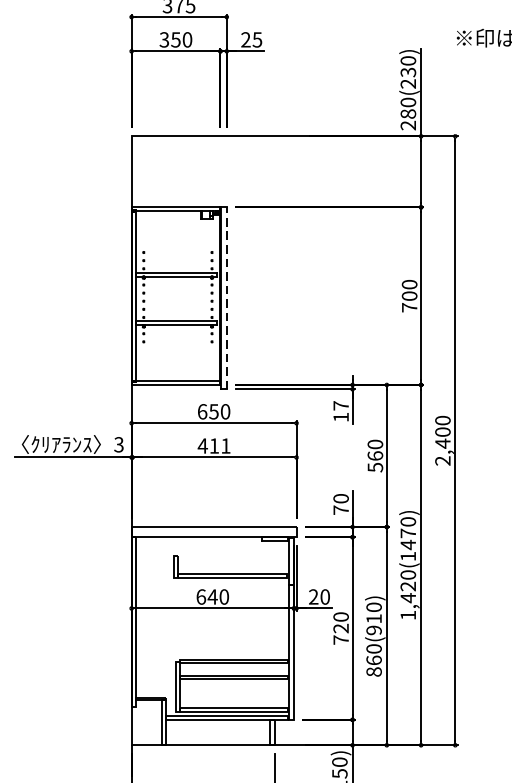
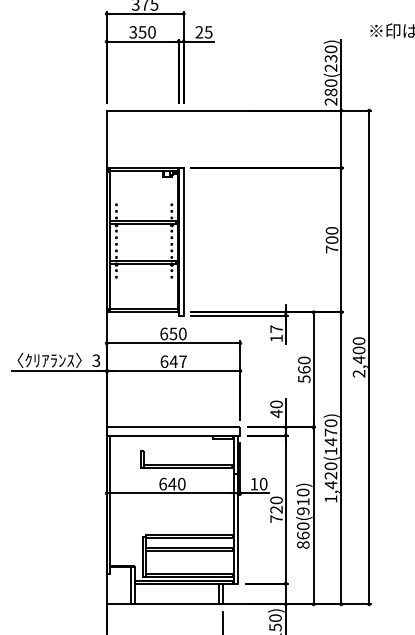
line: (226, 297) -> (183, 241), dashed -> solid
text: (214, 445) -> (173, 361), 411 -> 647
text: (341, 509) -> (276, 413), 70 -> 40
text: (313, 596) -> (254, 483), 20 -> 10

